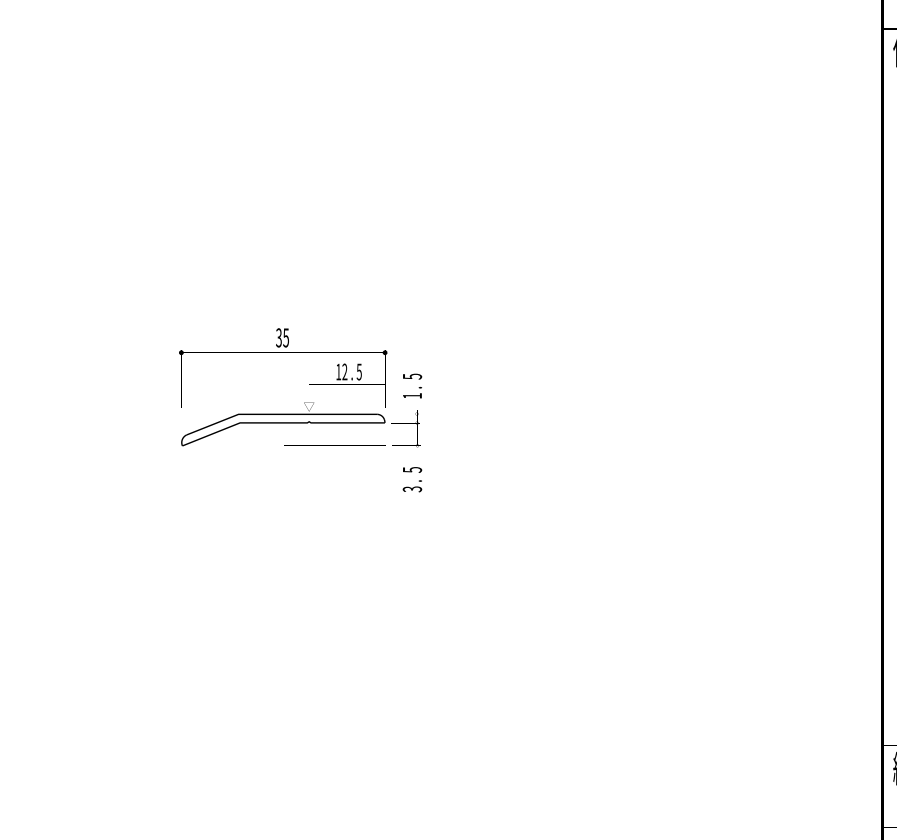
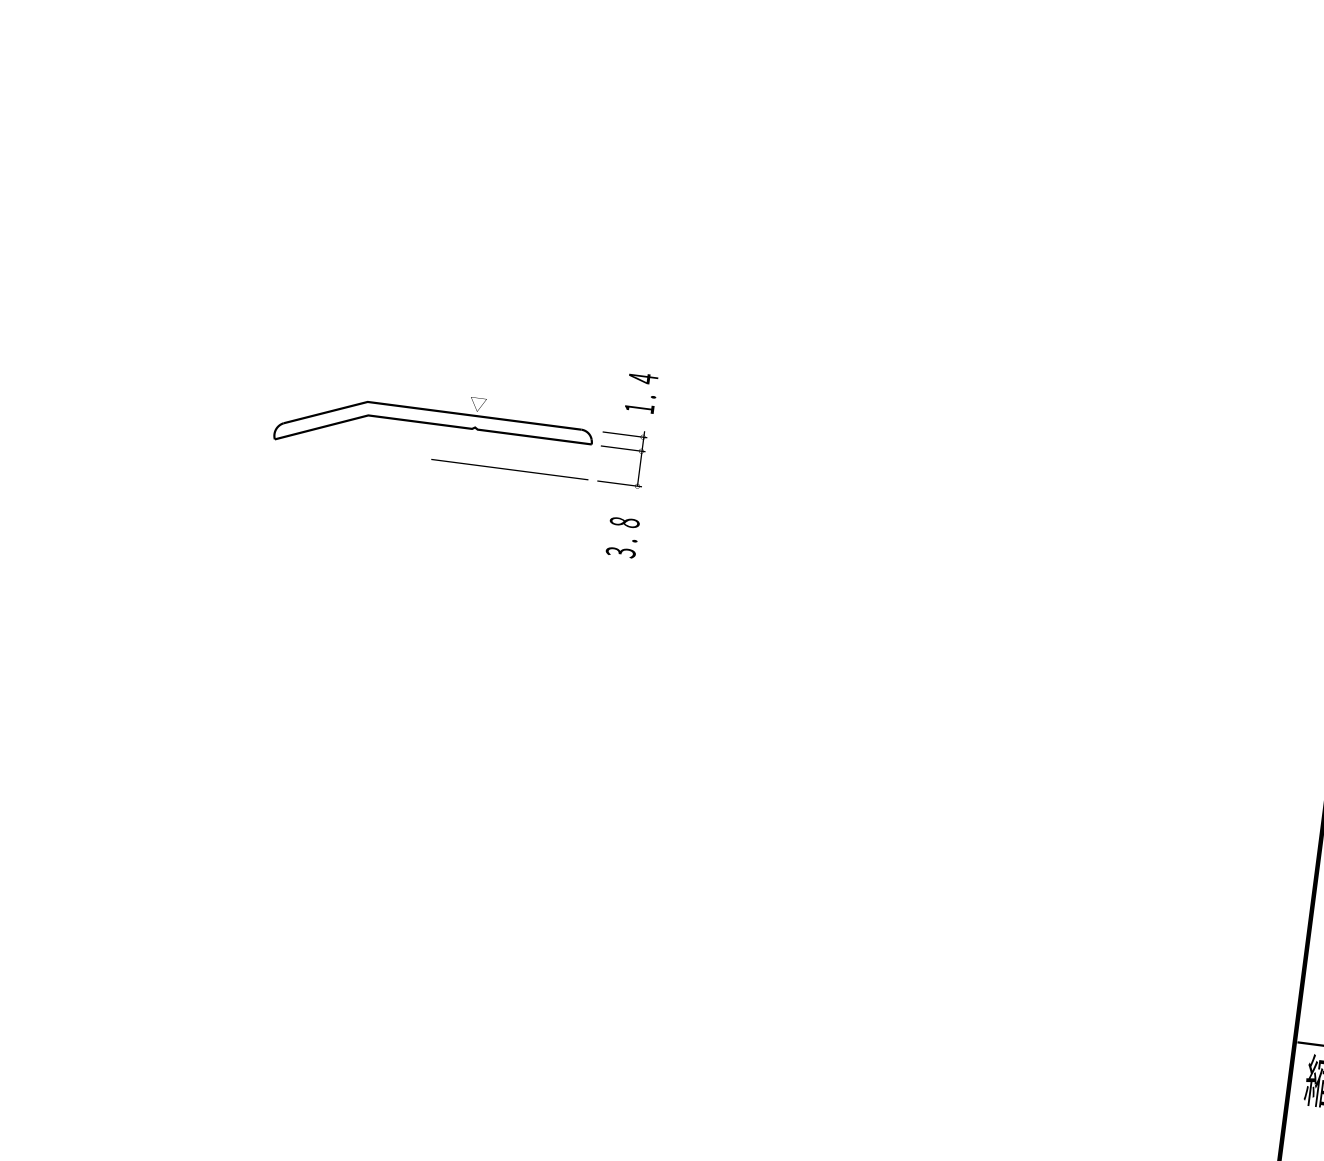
part: (283, 352) -> (449, 315), removed
text: (412, 376) -> (643, 378), 5 -> 4
text: (411, 469) -> (623, 521), 5 -> 8

